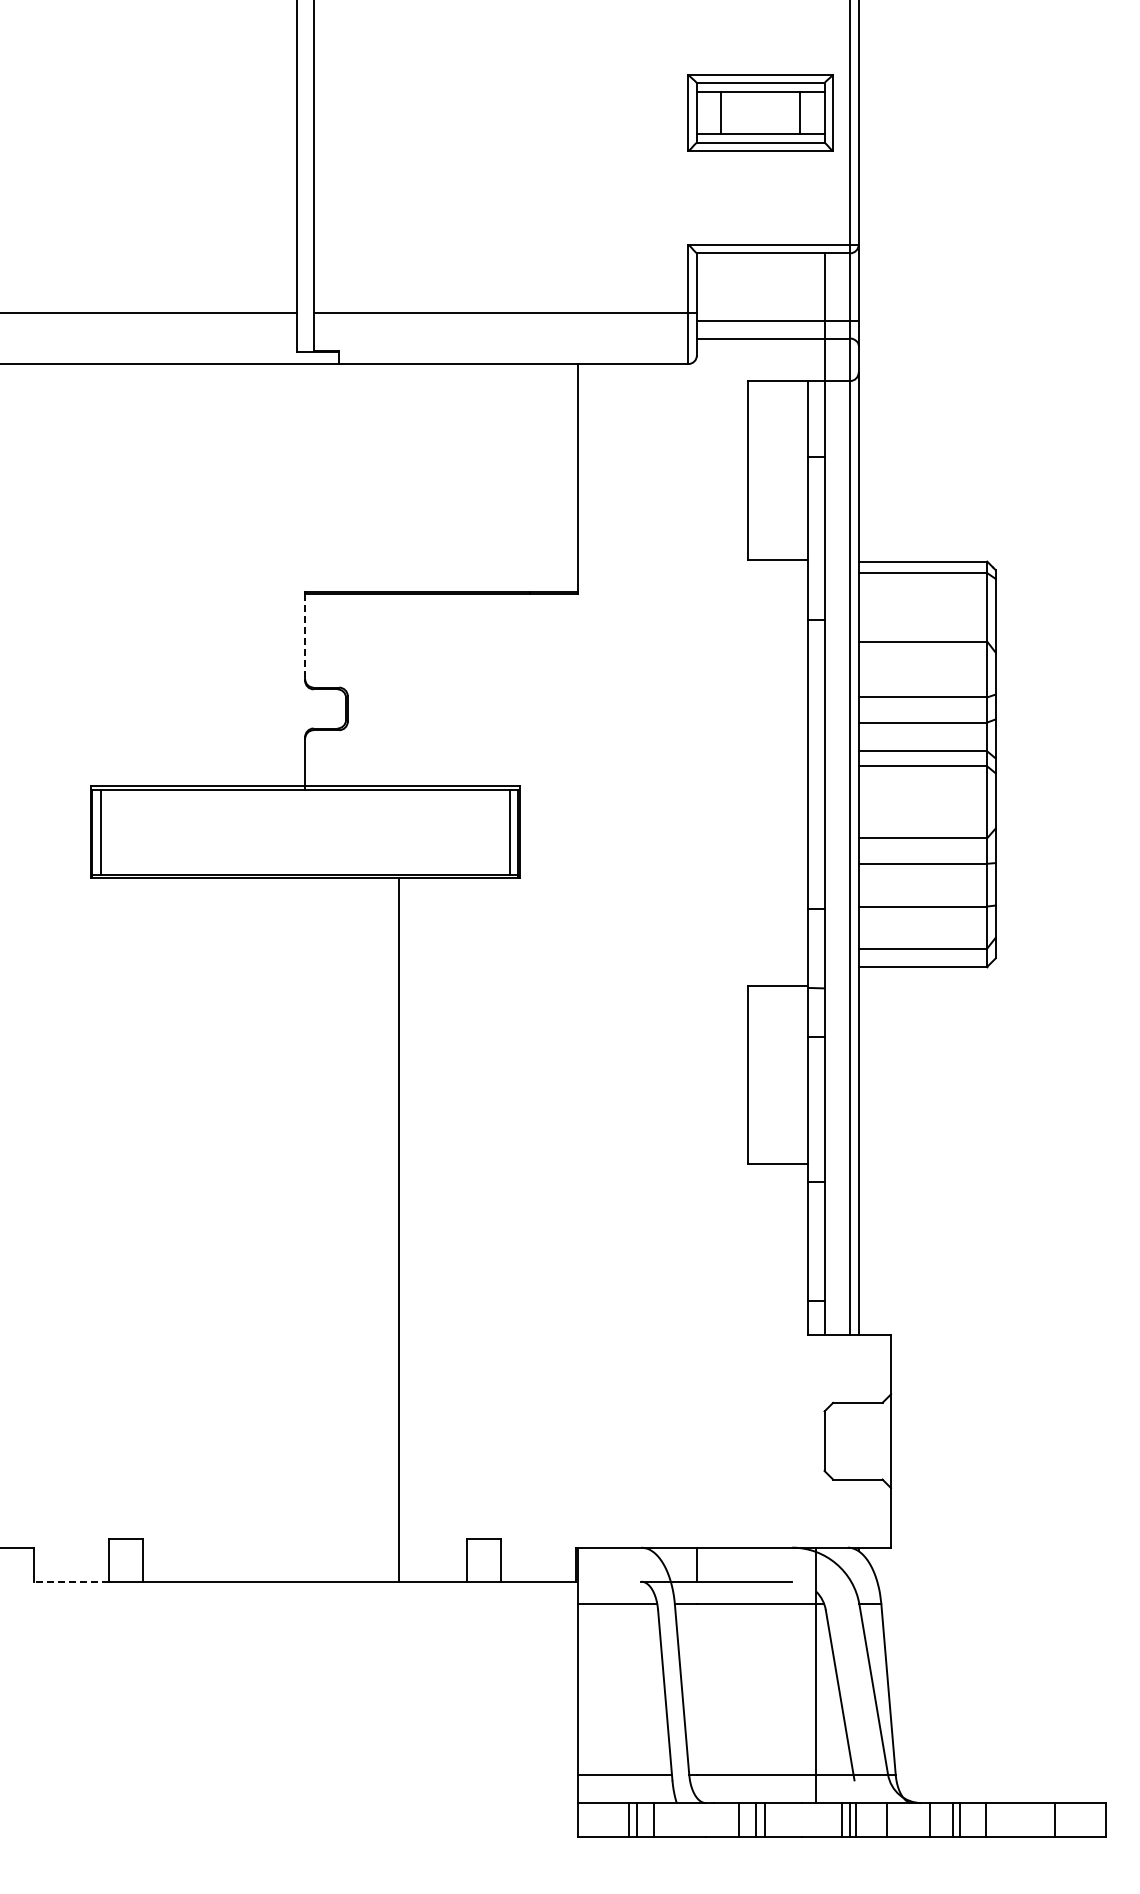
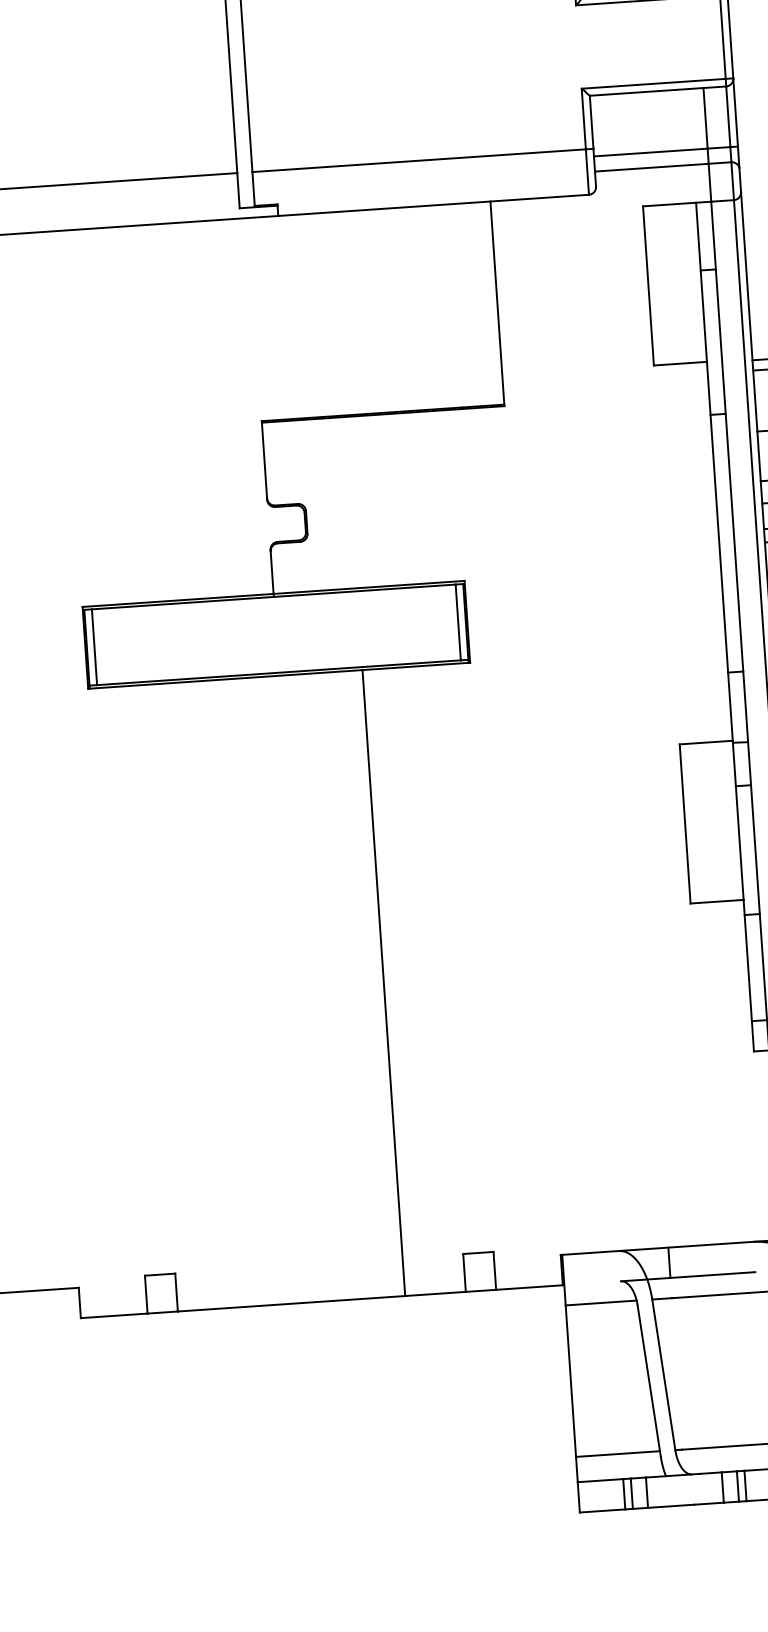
line: (305, 636) -> (264, 460), dashed -> solid
line: (71, 1581) -> (113, 1315), dashed -> solid

